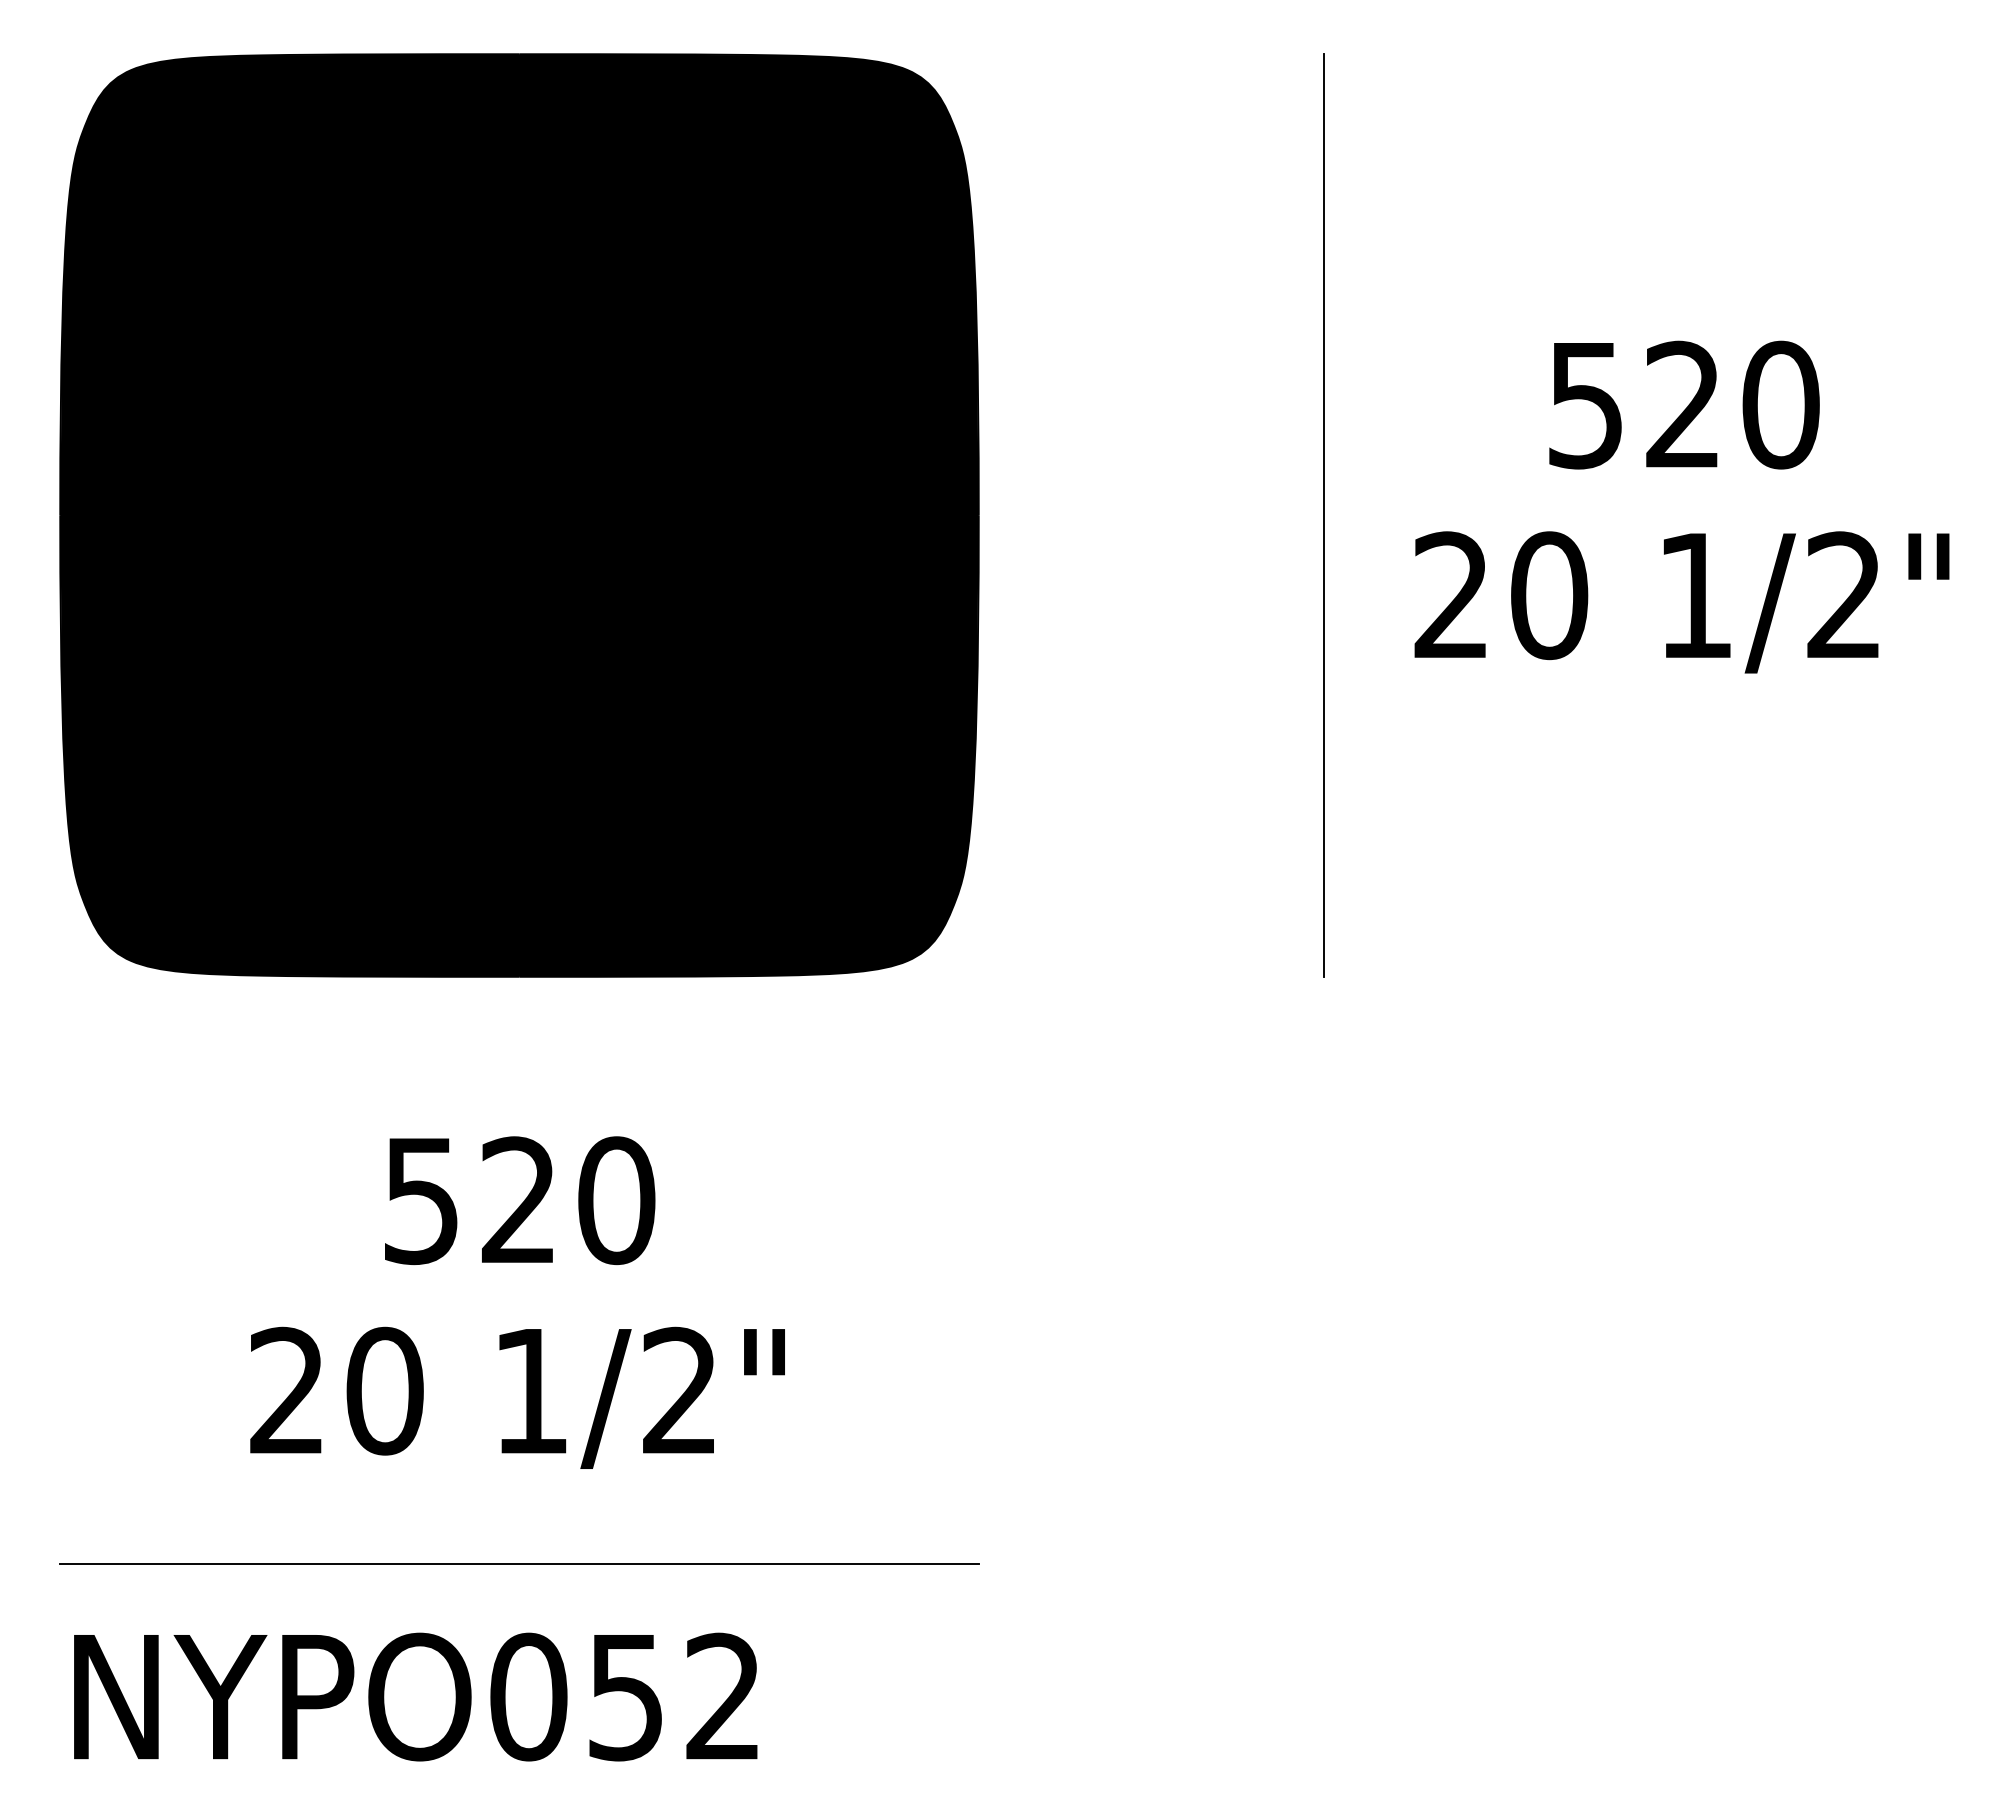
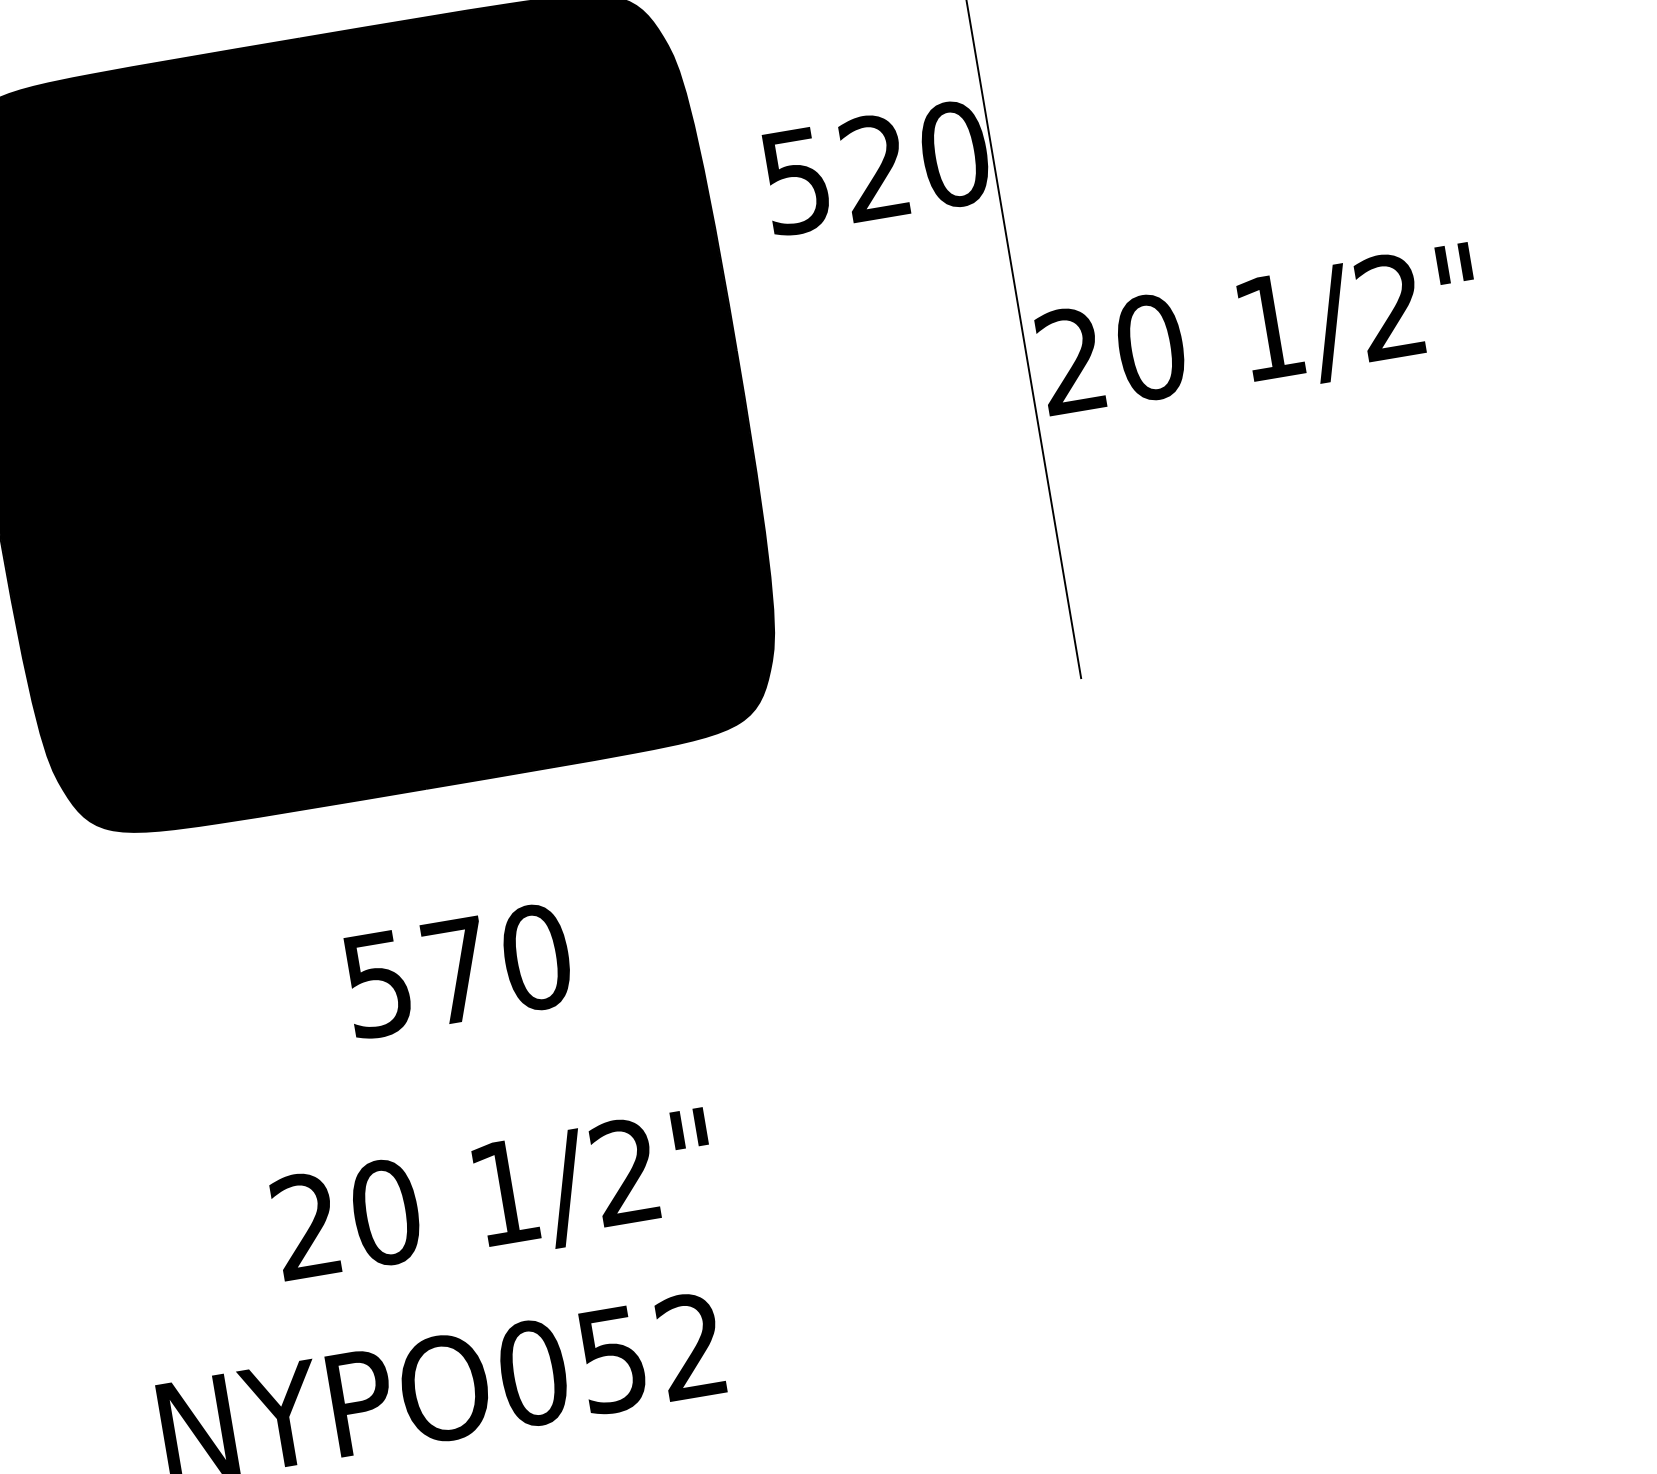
text: (1684, 404) -> (876, 167), moved
text: (1681, 602) -> (1259, 334), moved
text: (518, 1199) -> (456, 970), 520 -> 570
text: (517, 1397) -> (494, 1199), moved
line: (519, 1563) -> (507, 1265), removed

